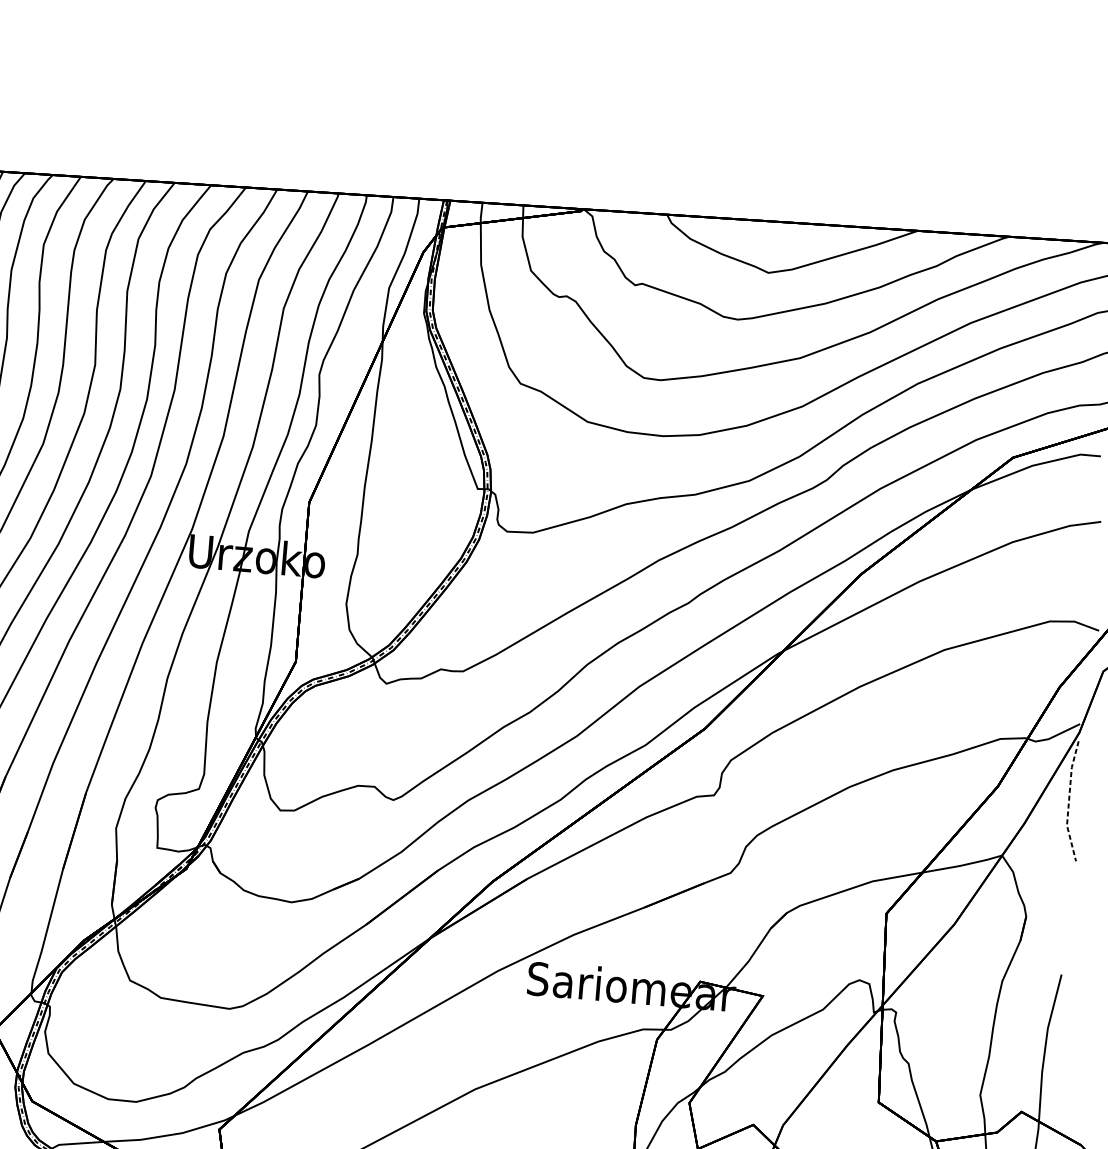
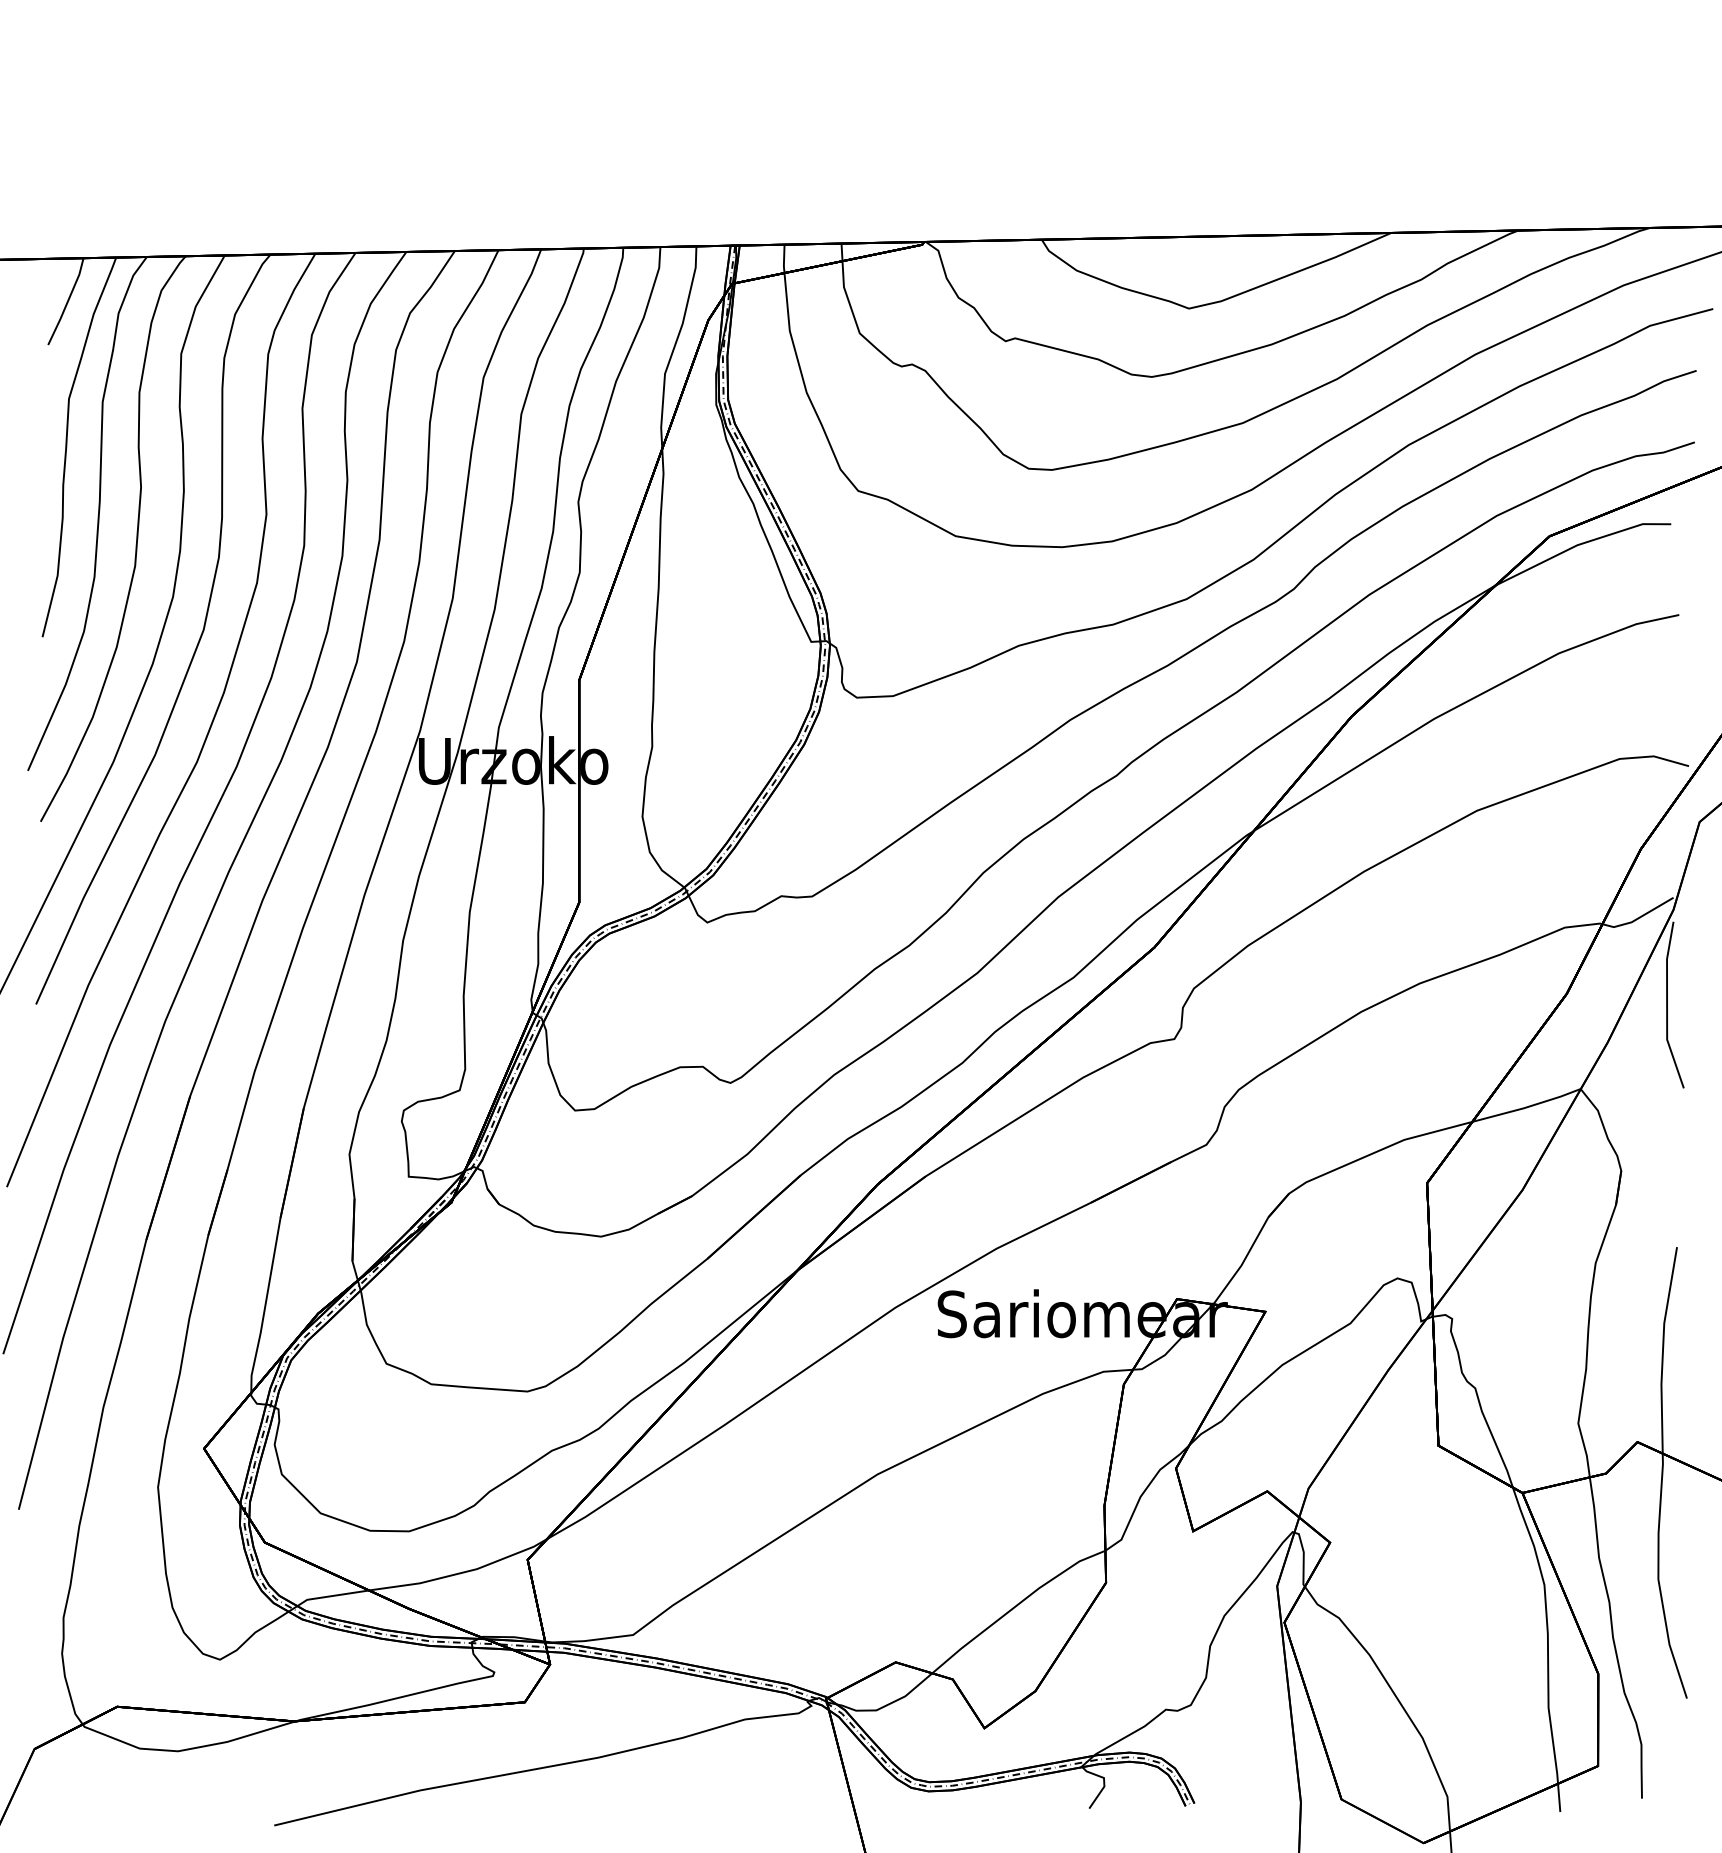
line: (1069, 801) -> (1667, 1006), dashed -> solid

